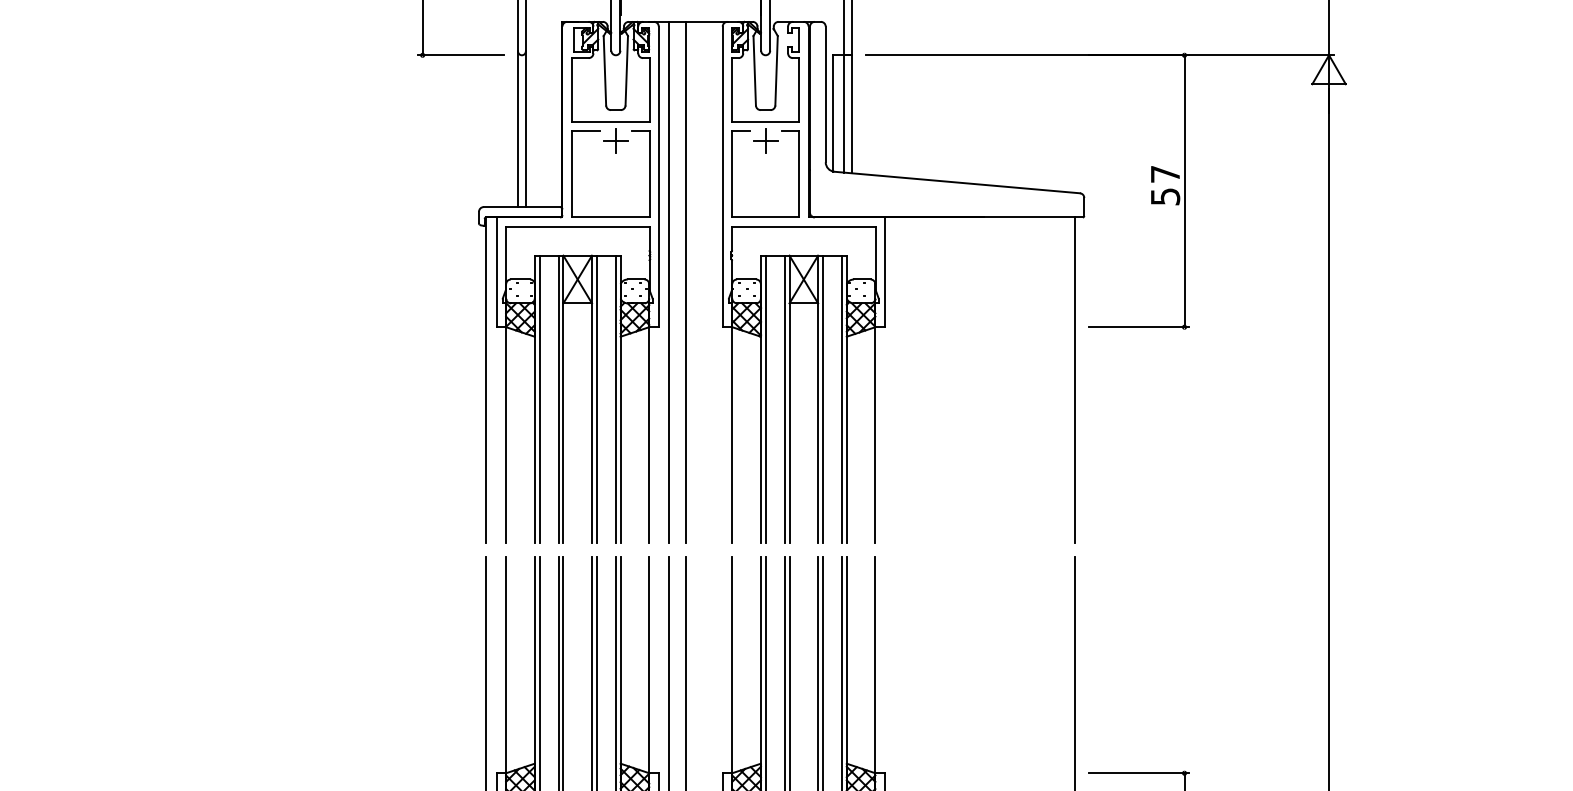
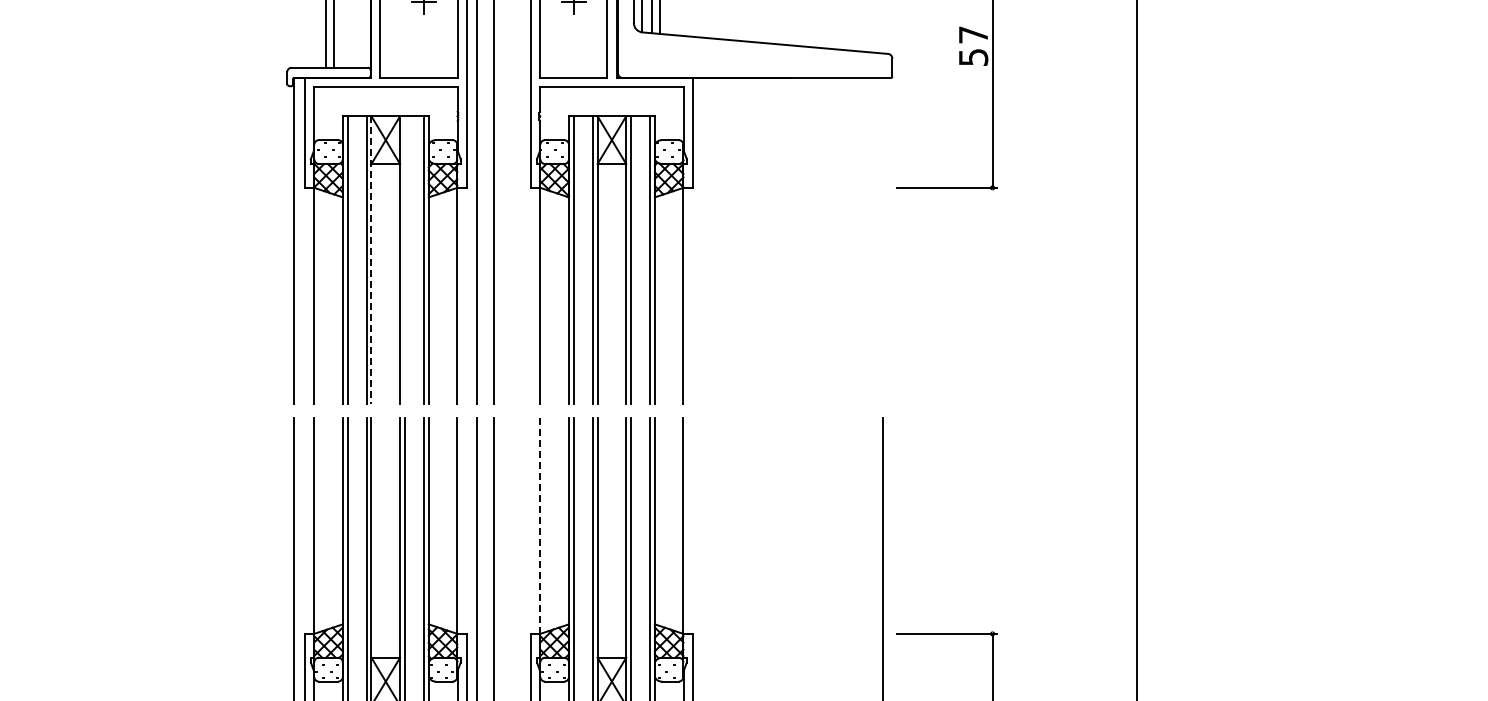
line: (1074, 380) -> (882, 241), removed
line: (563, 399) -> (371, 260), solid -> dashed
line: (596, 399) -> (404, 260), removed
line: (732, 667) -> (540, 528), solid -> dashed

